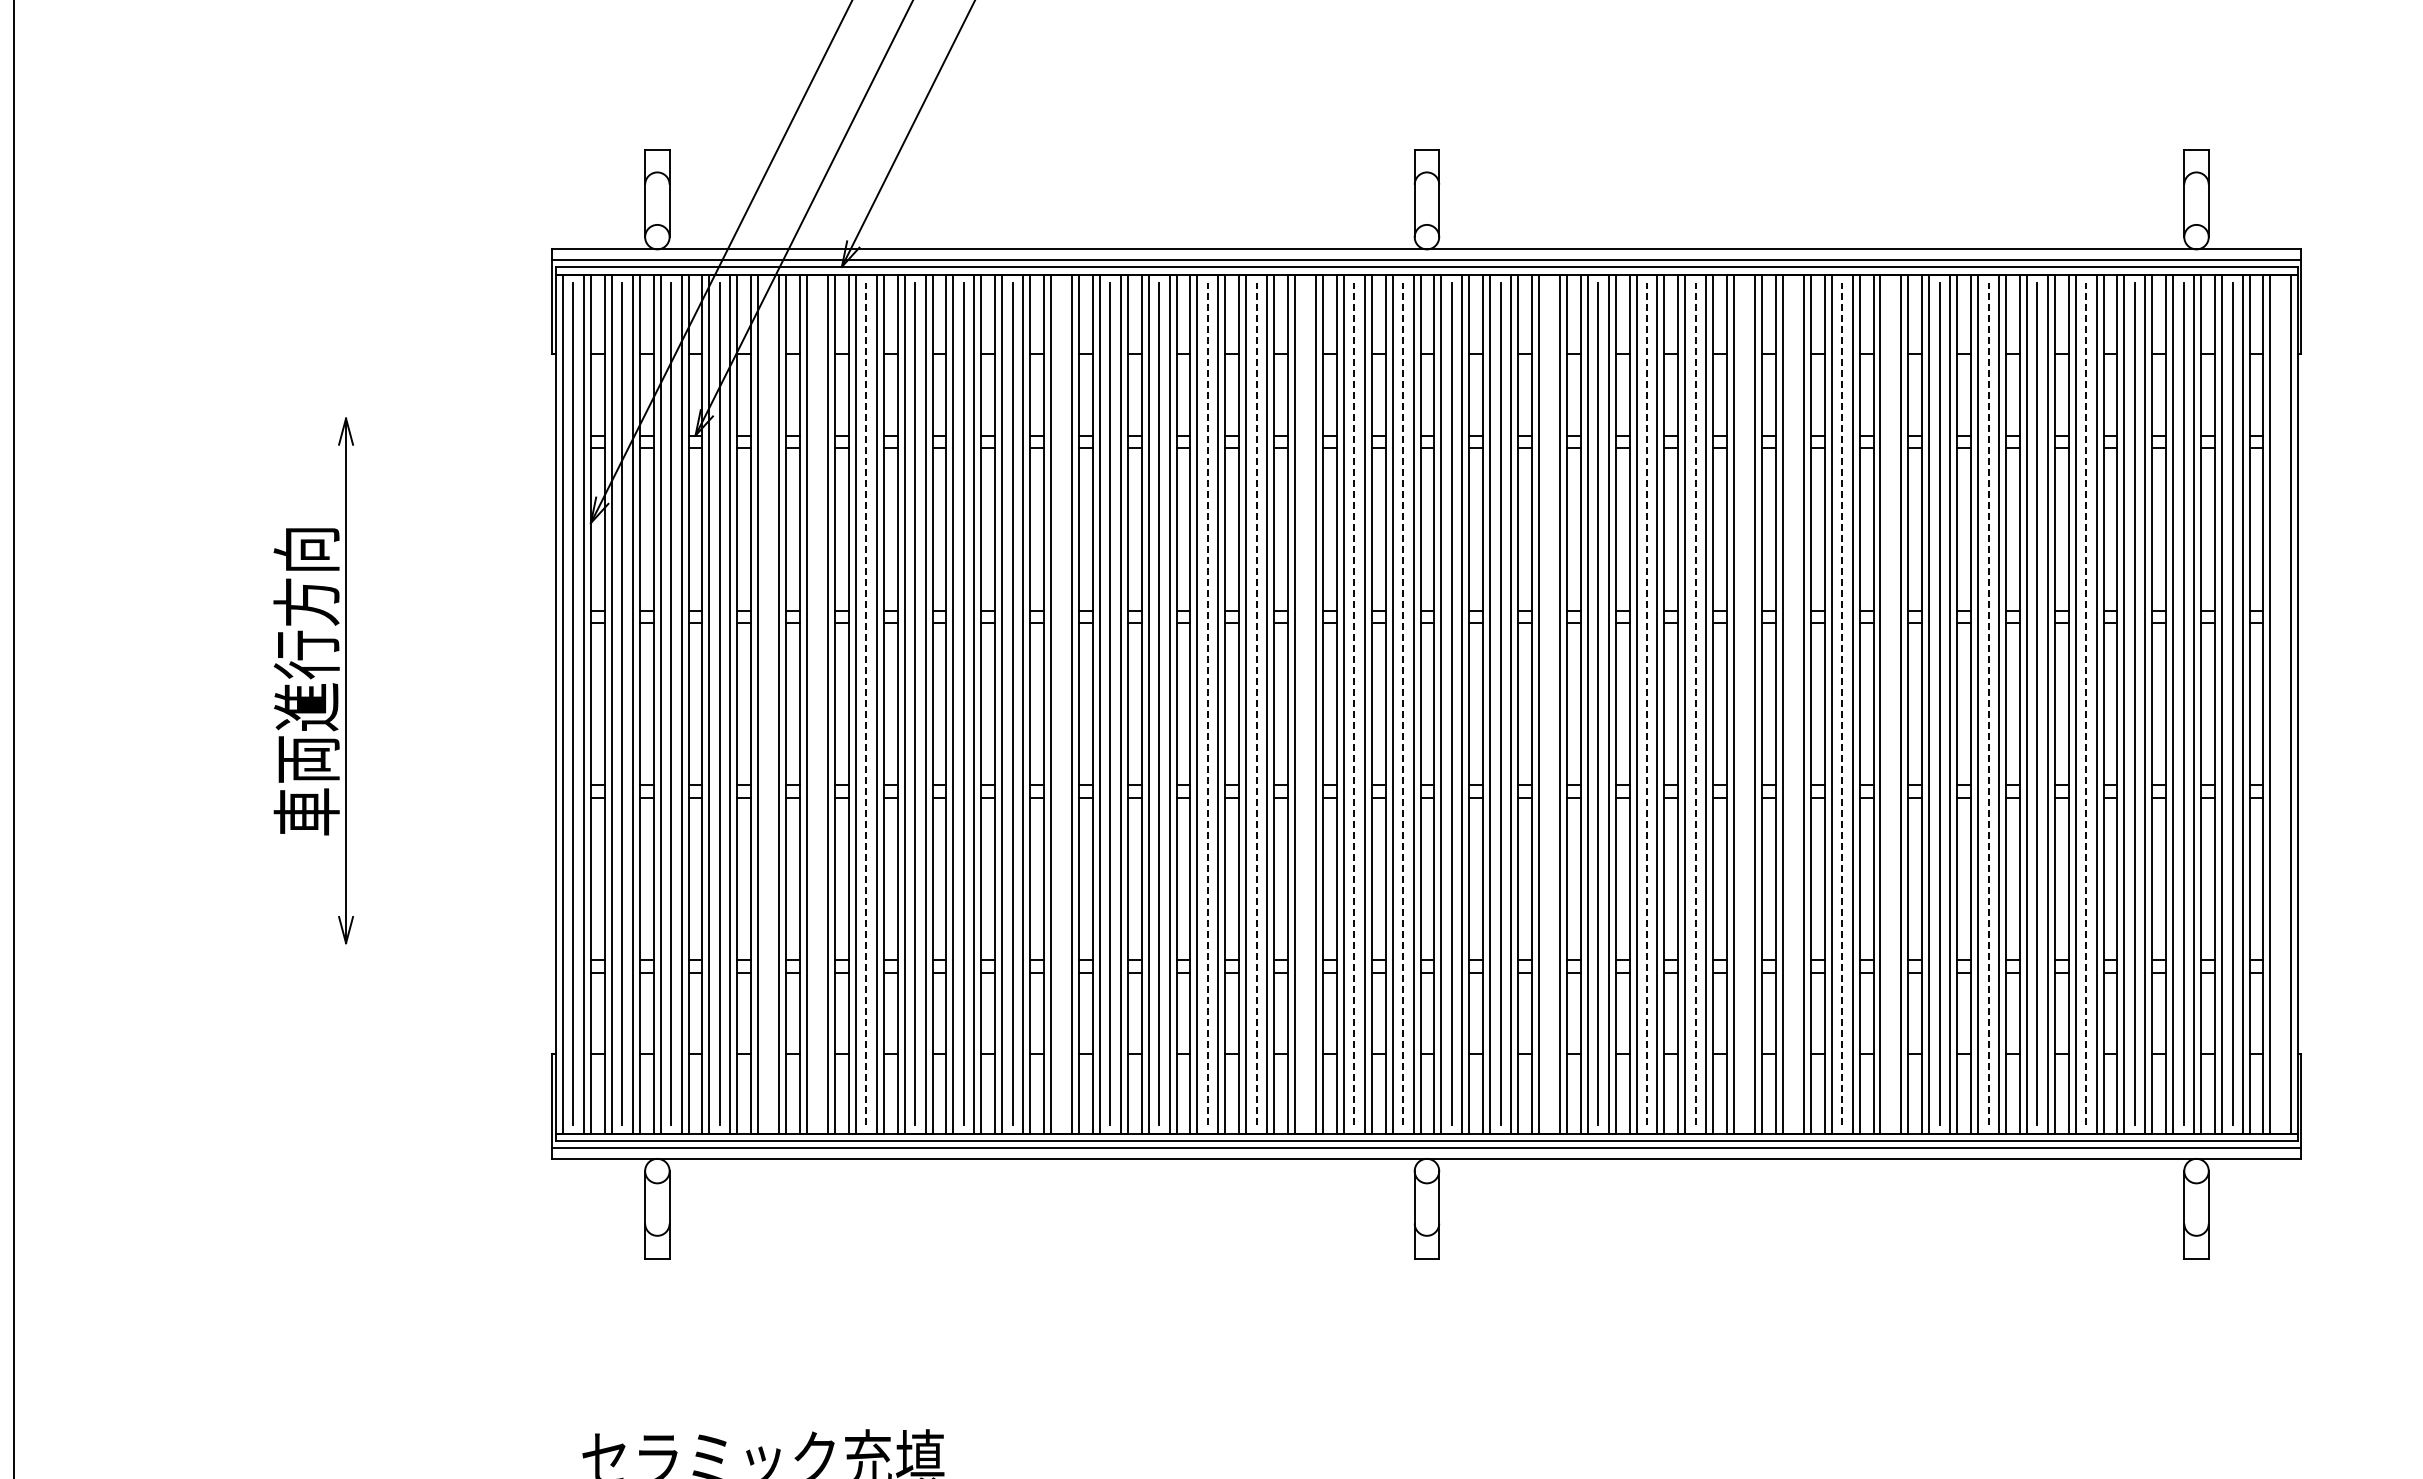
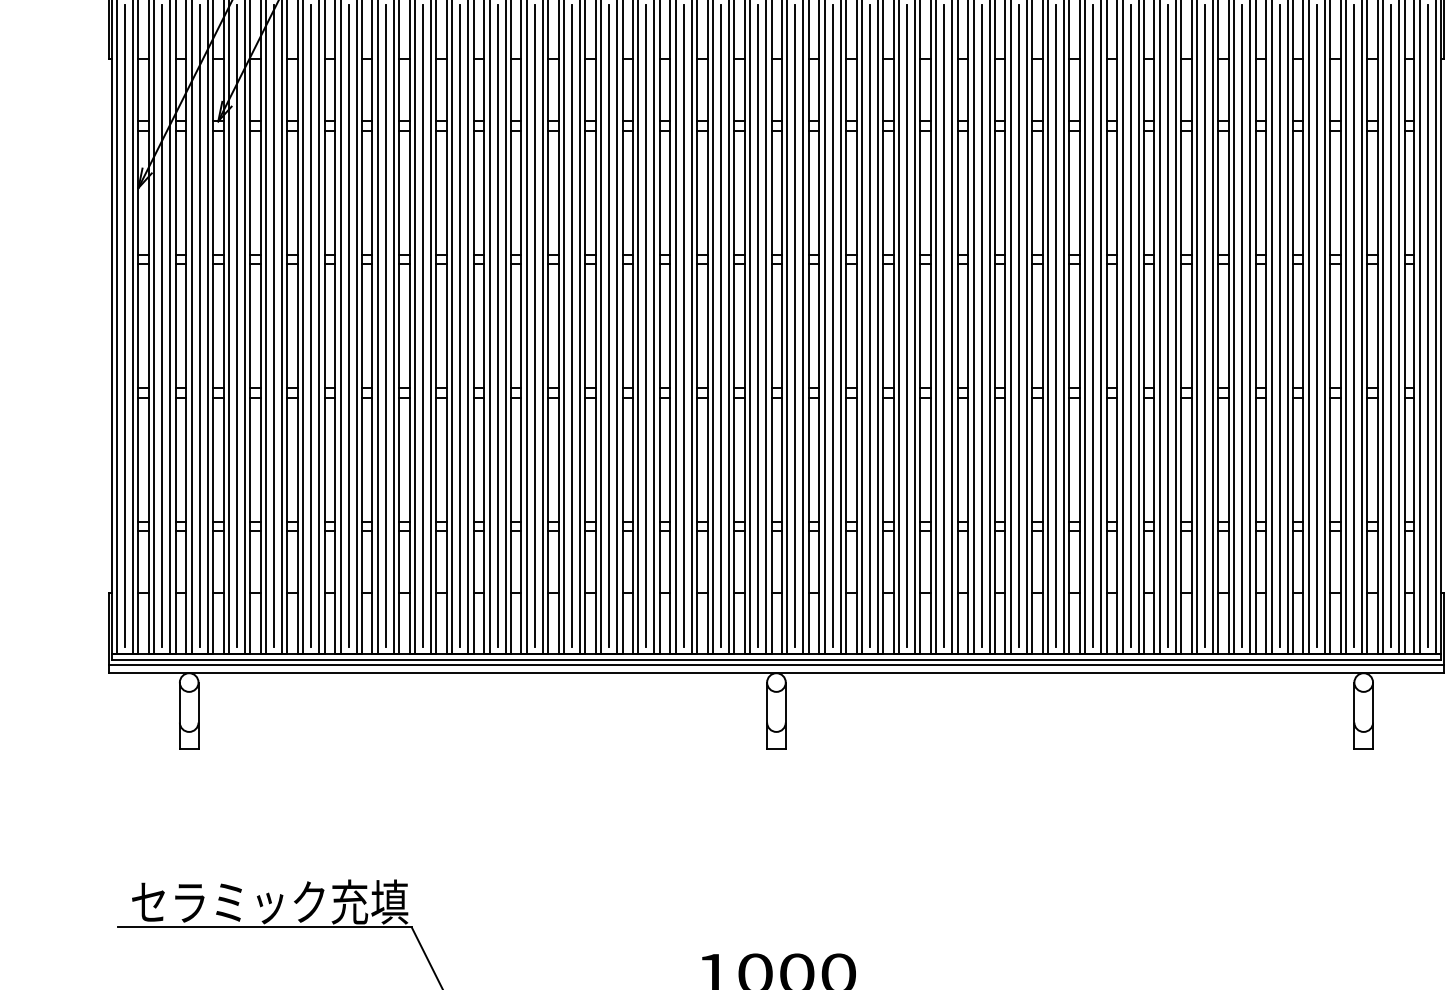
line: (768, 703) -> (273, 325), added
line: (817, 703) -> (311, 325), added
line: (1061, 703) -> (497, 325), added
line: (1305, 703) -> (683, 325), added
line: (1549, 703) -> (869, 325), added
line: (1744, 703) -> (1018, 325), added
line: (1793, 703) -> (1056, 325), added
line: (1890, 703) -> (1130, 325), added
line: (2280, 703) -> (1427, 325), added
line: (866, 704) -> (348, 326), dashed -> solid
line: (1207, 704) -> (608, 326), dashed -> solid
line: (1256, 704) -> (646, 326), dashed -> solid
line: (1354, 704) -> (721, 326), dashed -> solid
line: (1403, 704) -> (758, 326), dashed -> solid
line: (1646, 704) -> (943, 326), dashed -> solid
line: (1695, 704) -> (981, 326), dashed -> solid
line: (1842, 704) -> (1093, 326), dashed -> solid
line: (1988, 704) -> (1204, 326), dashed -> solid
line: (2086, 704) -> (1279, 326), dashed -> solid

